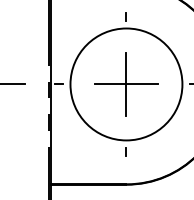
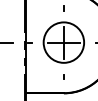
circle: (125, 84) -> (63, 42), size x0.71

